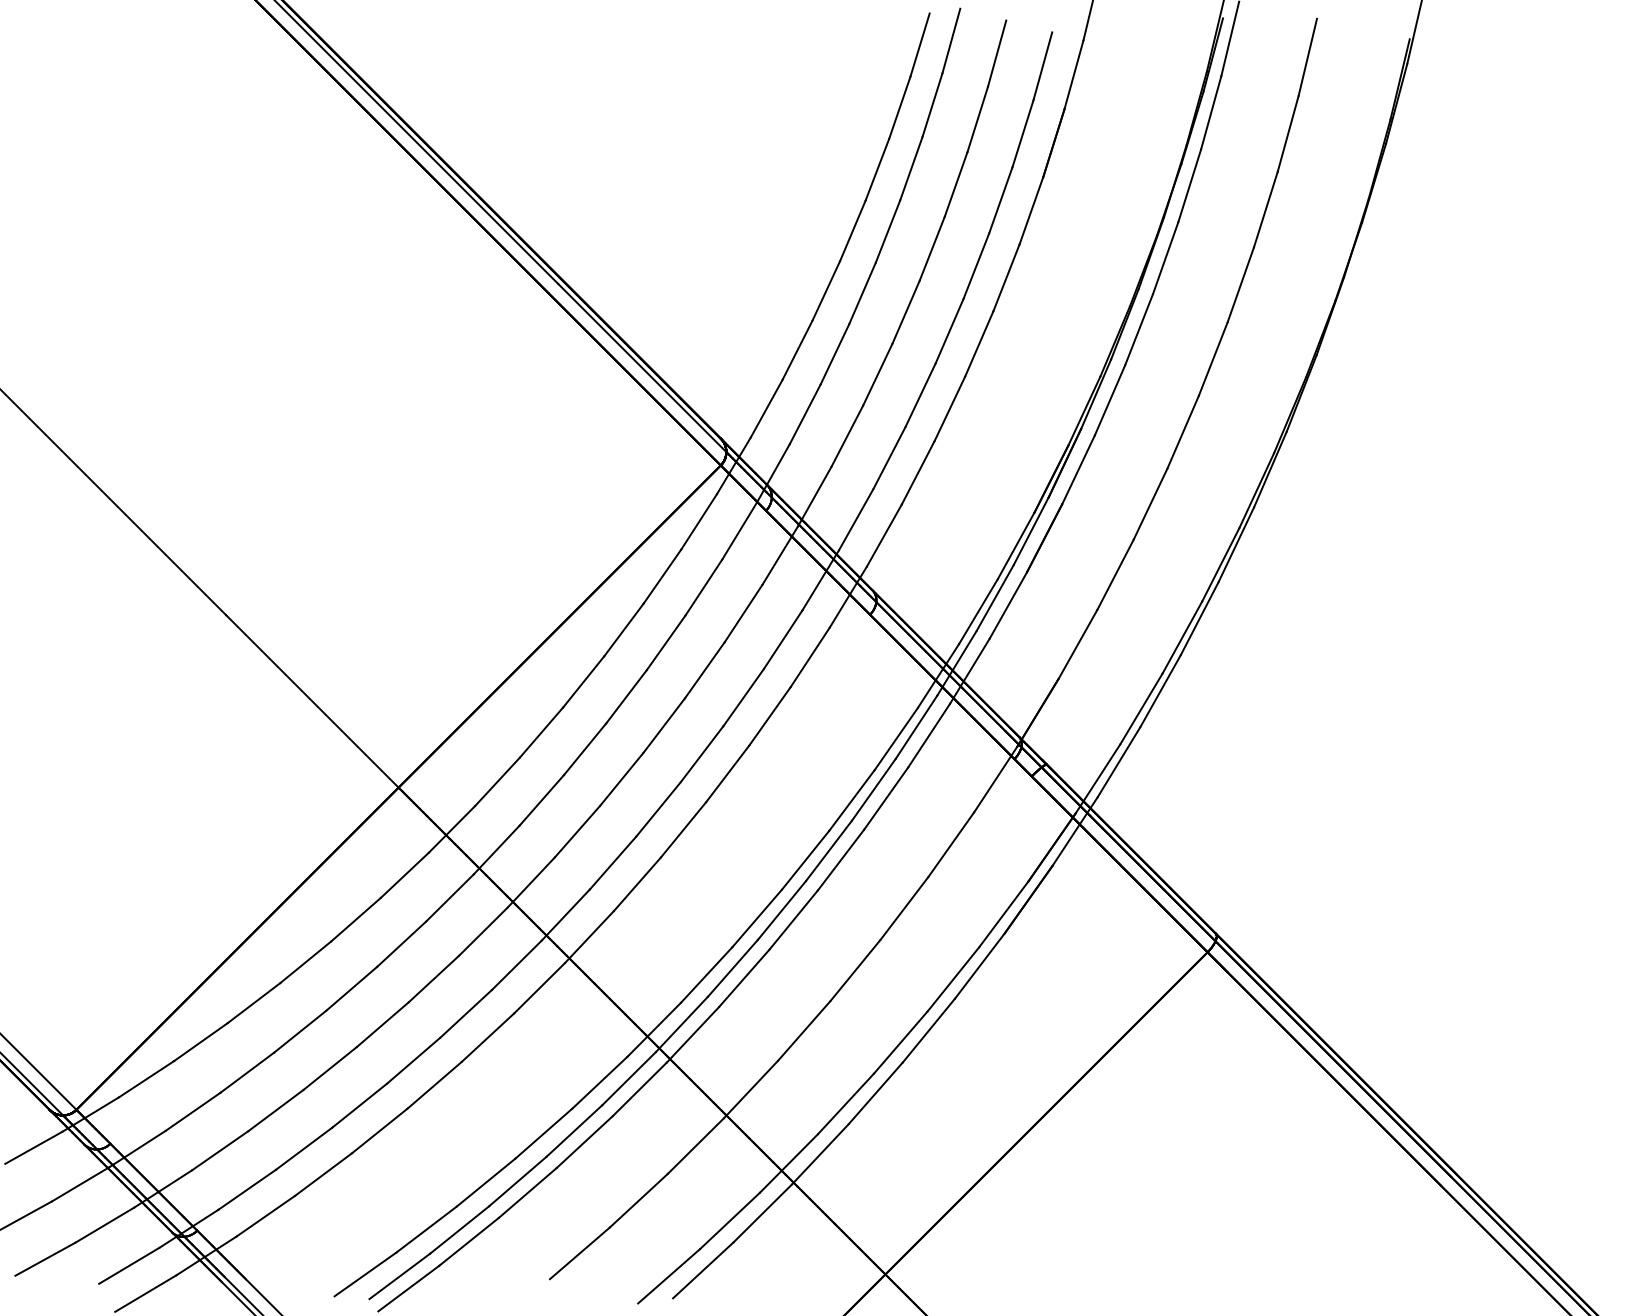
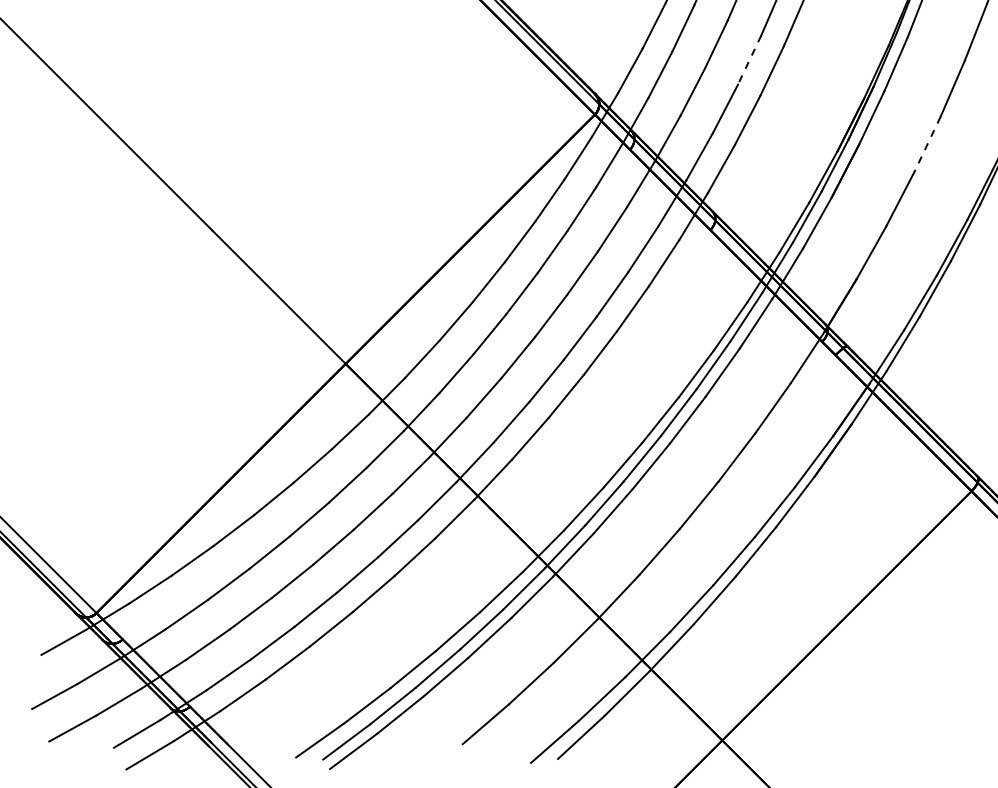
line: (920, 395) -> (749, 60), solid -> dashed
line: (1150, 503) -> (927, 144), solid -> dashed

